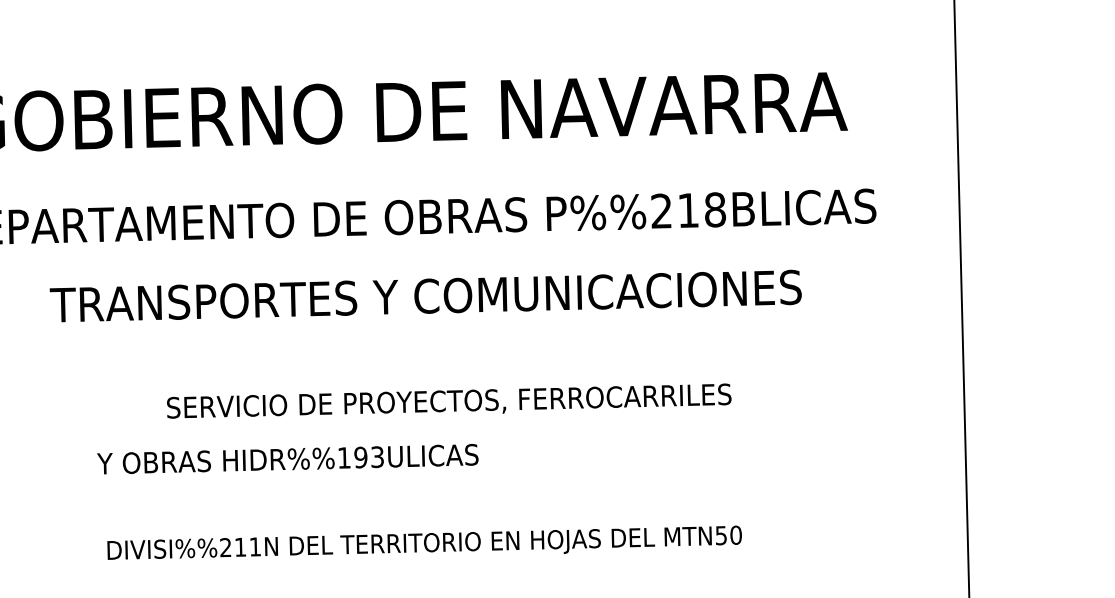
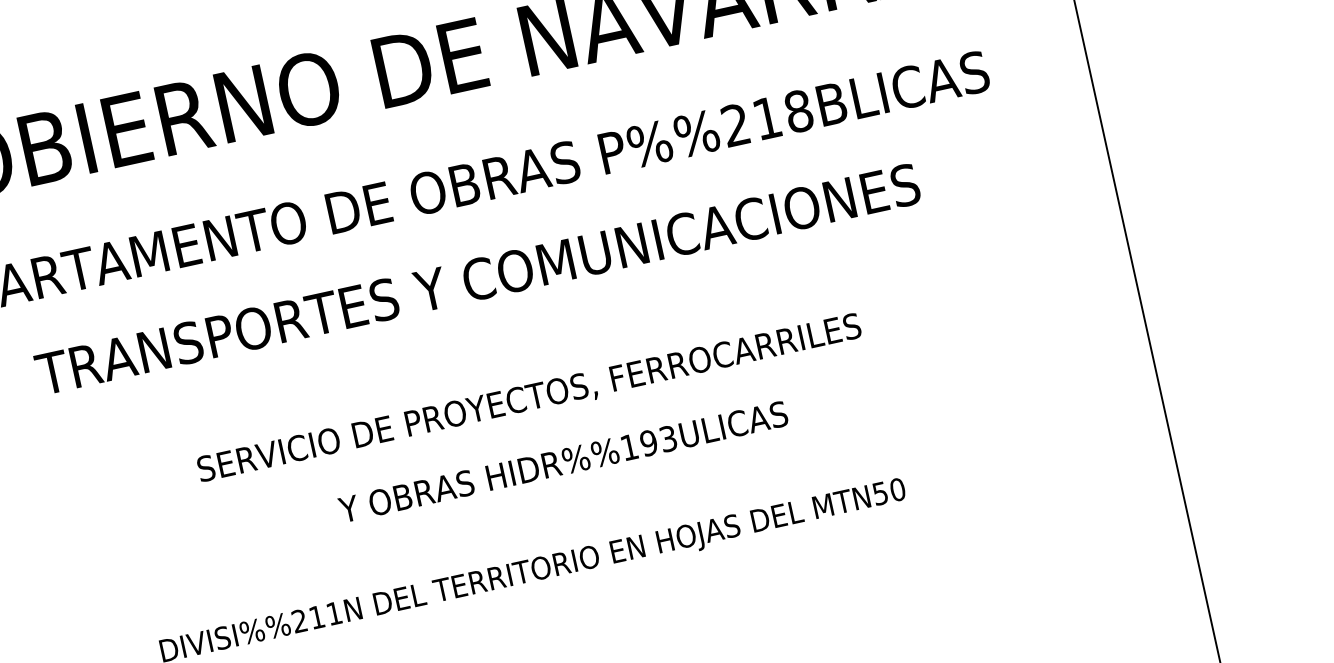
text: (287, 459) -> (562, 462), moved

